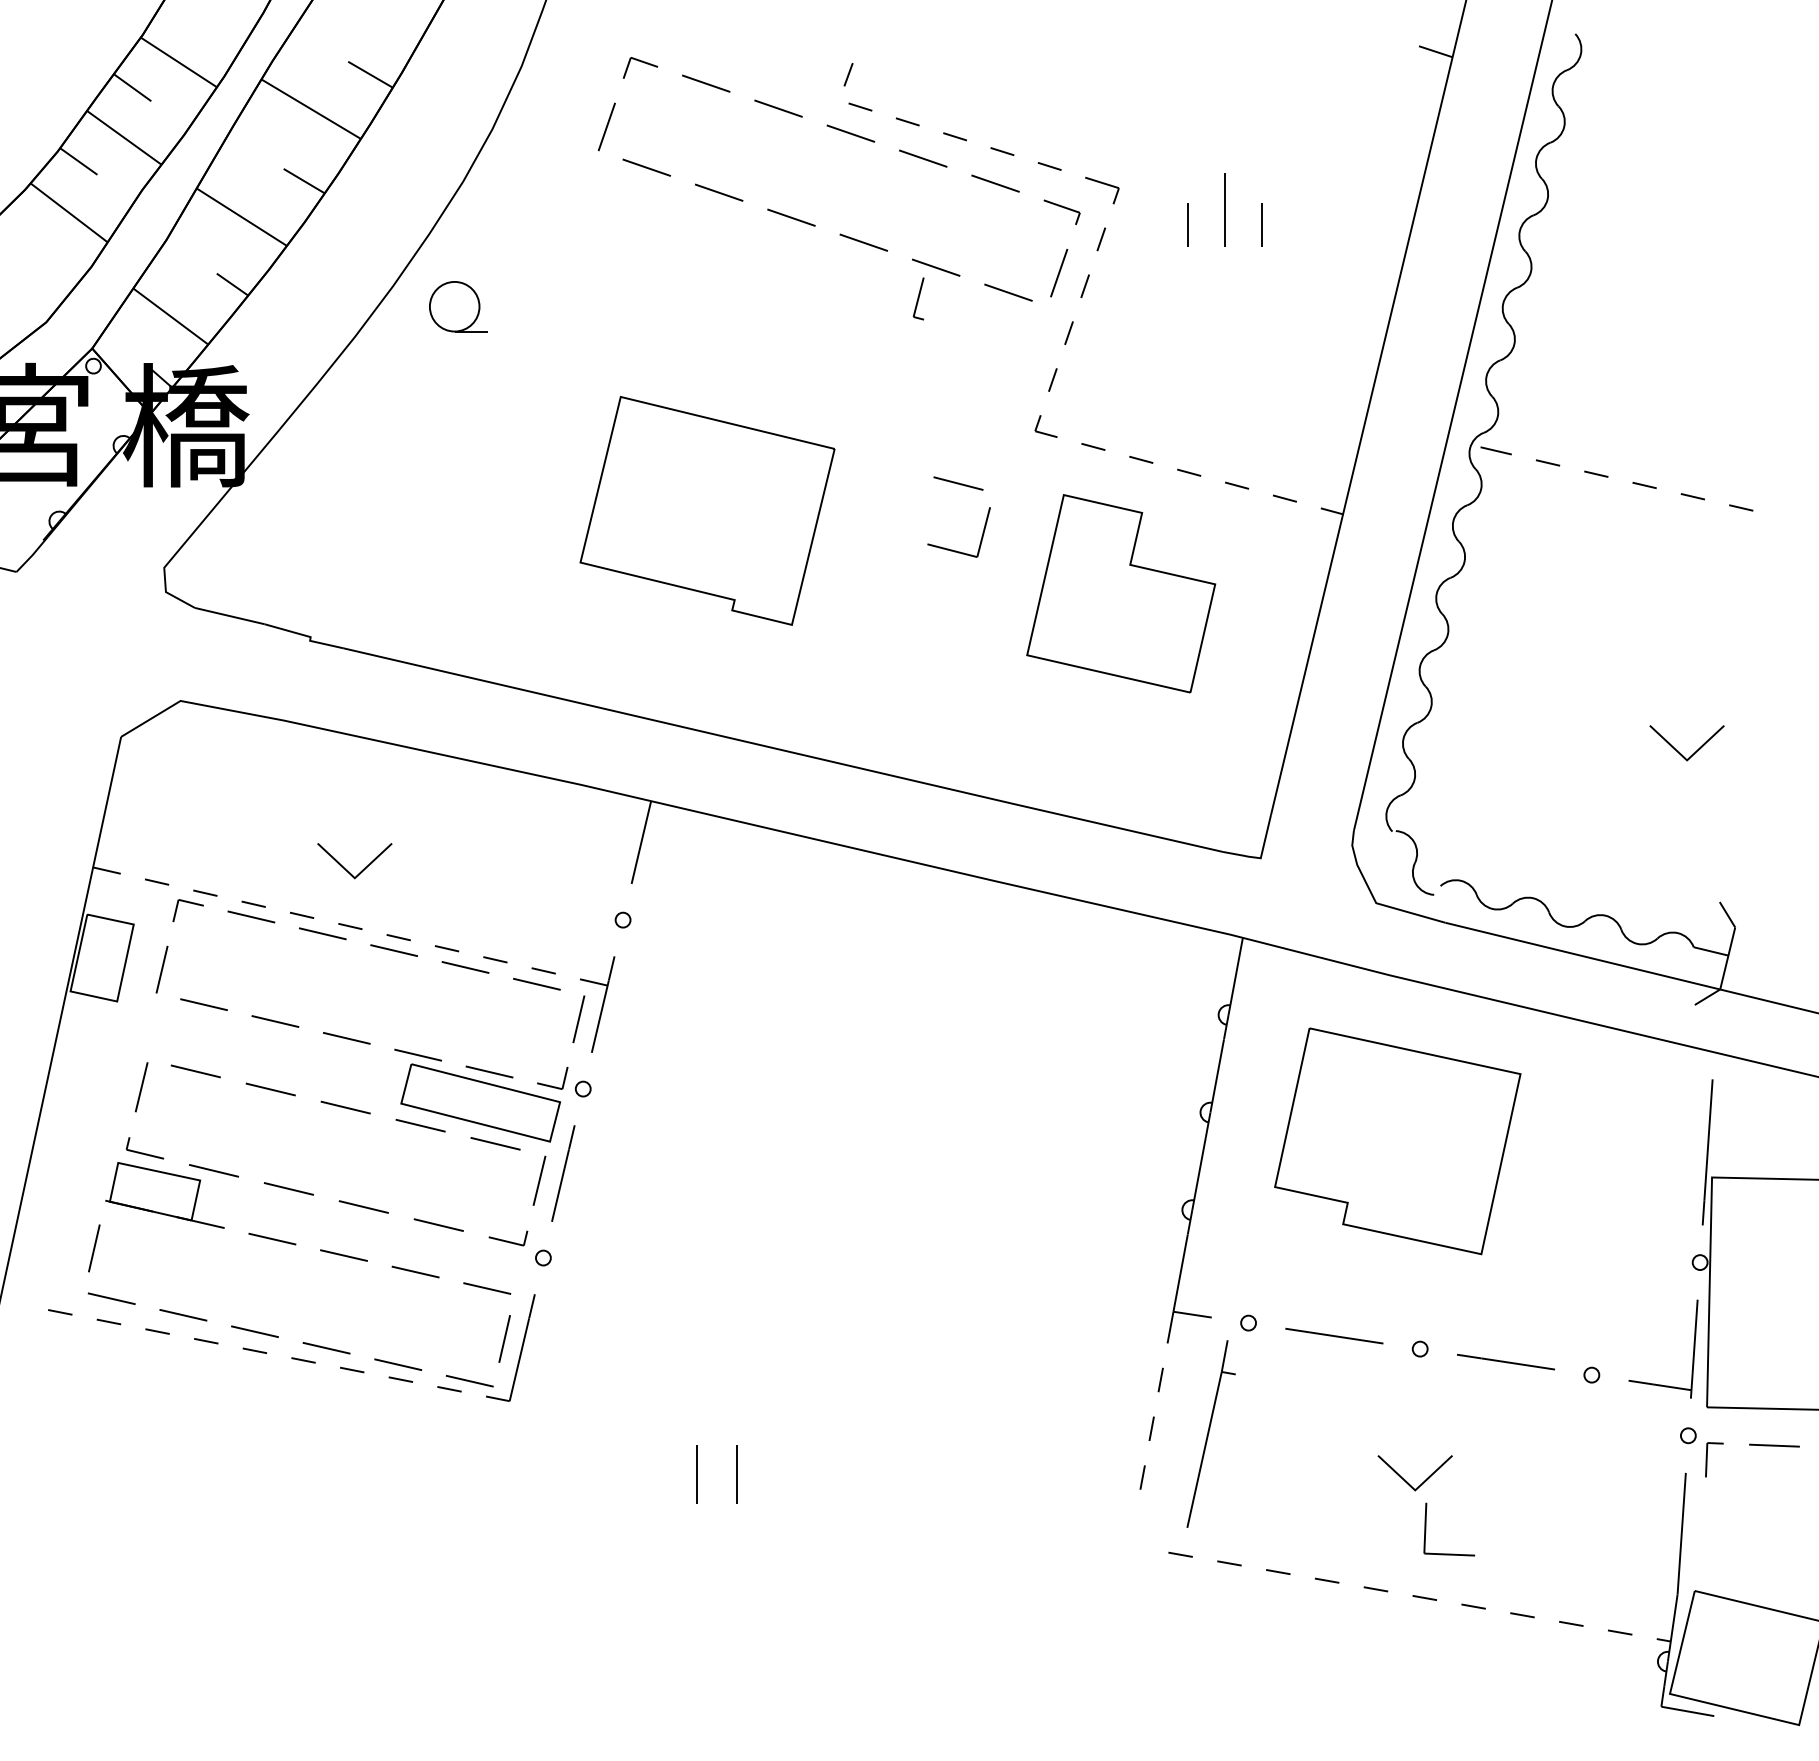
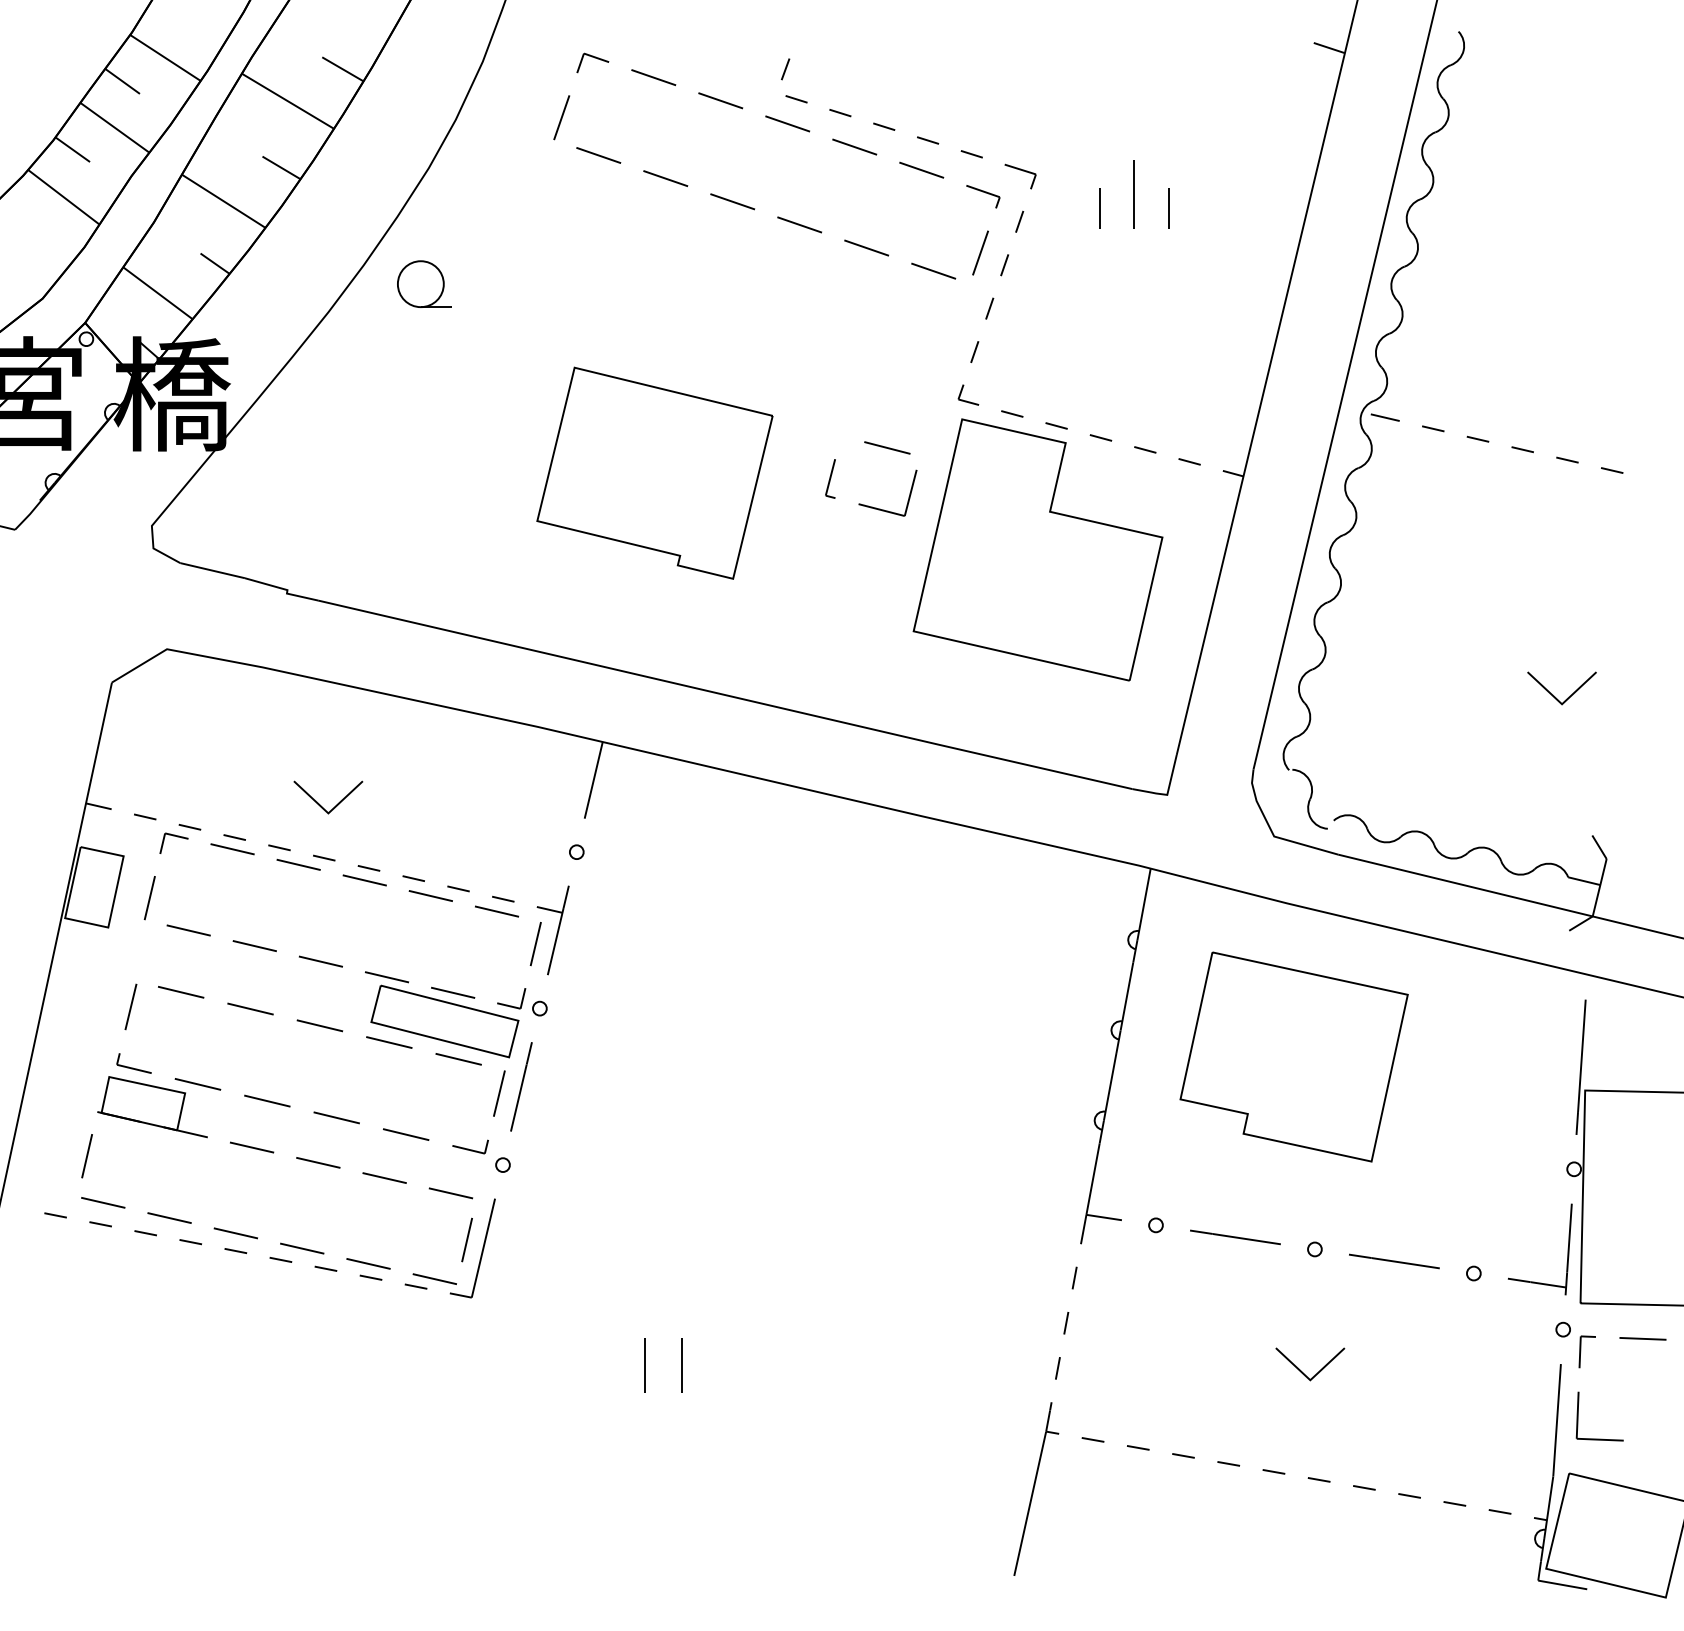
part: (918, 298) -> (830, 478), moved
part: (1120, 593) -> (1037, 549), size x1.43
part: (1211, 1433) -> (1036, 1488), moved
part: (1426, 1529) -> (1578, 1416), moved

